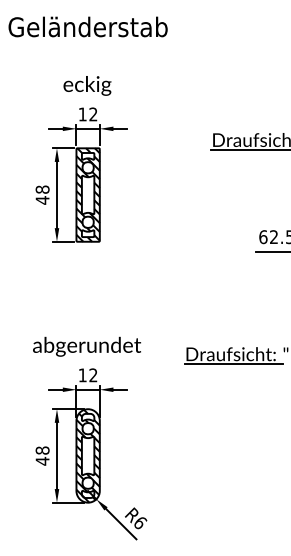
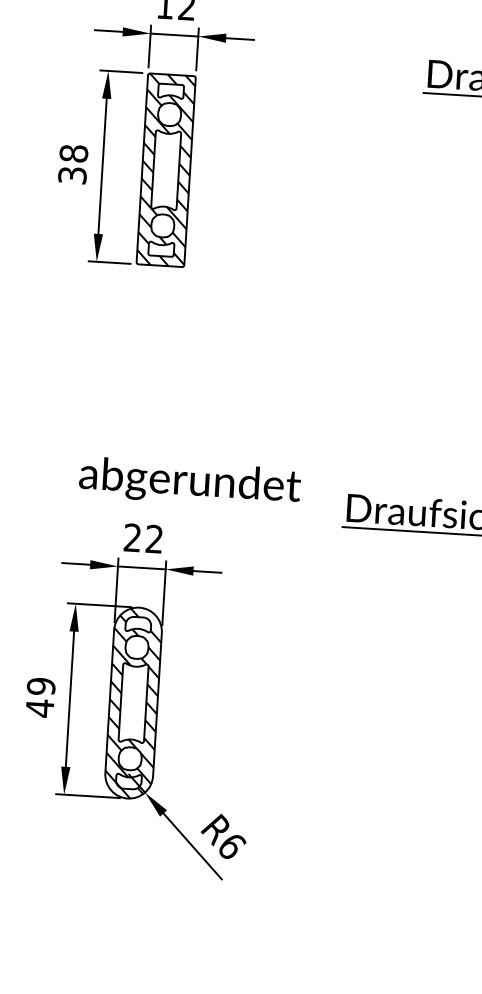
text: (42, 200) -> (72, 175), 48 -> 38
text: (86, 346) -> (188, 482), moved
text: (82, 375) -> (132, 538), 12 -> 22
text: (42, 450) -> (41, 686), 48 -> 49

